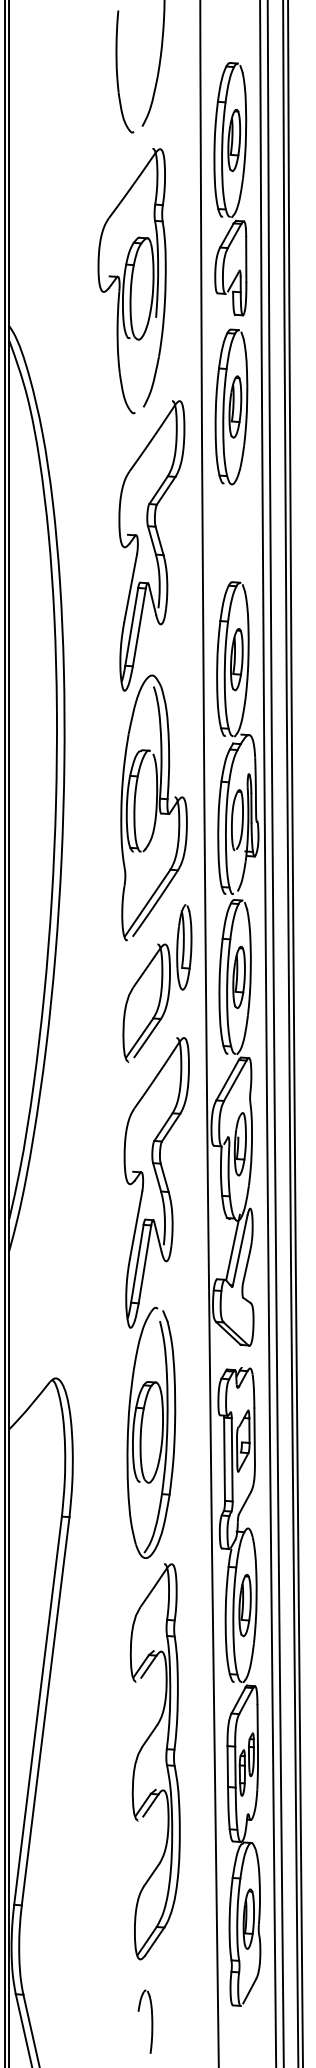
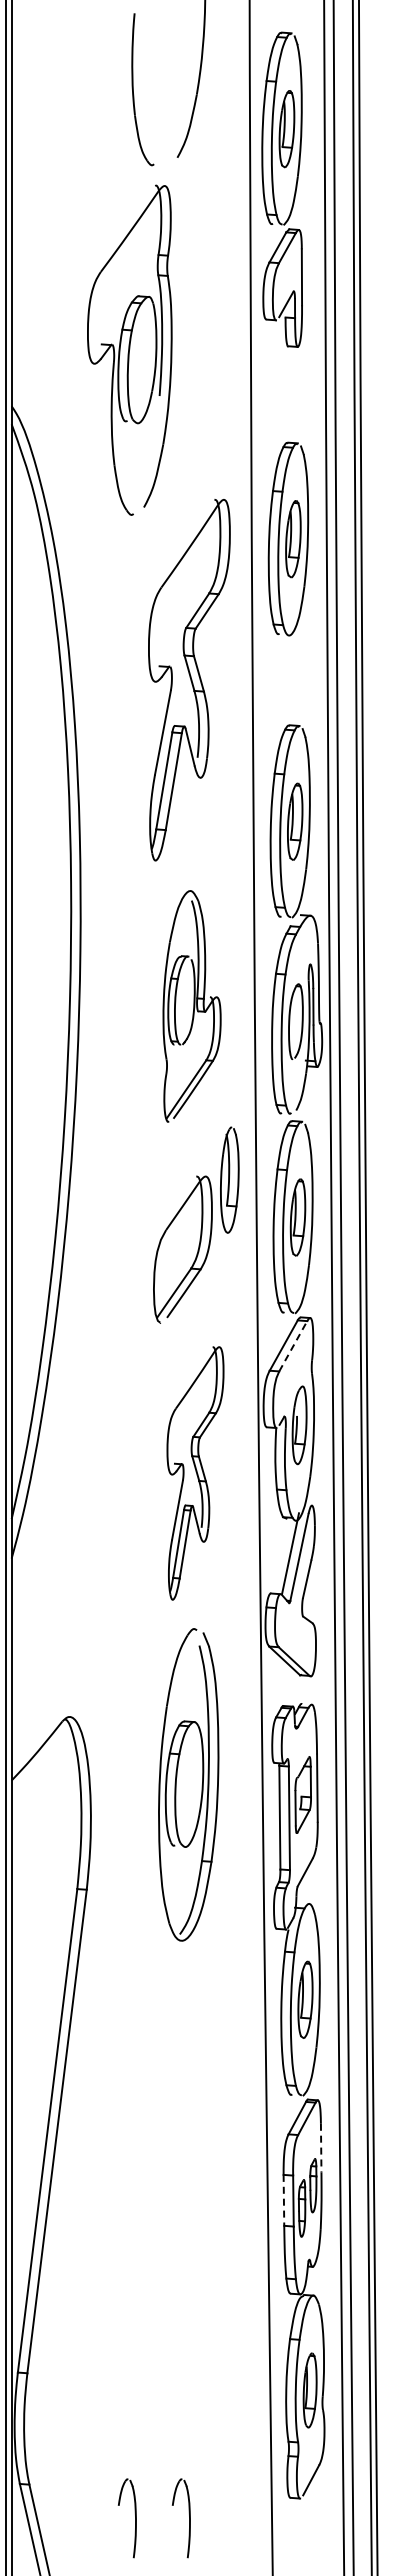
part: (117, 71) -> (133, 89), moved
part: (229, 188) -> (281, 189), moved
part: (131, 280) -> (129, 349), moved
part: (231, 406) -> (288, 538), moved
part: (153, 807) -> (191, 1006), size x0.7
line: (235, 1080) -> (293, 1346), solid -> dashed
part: (156, 1182) -> (195, 1473), size x0.7
line: (257, 1724) -> (321, 2148), solid -> dashed
part: (155, 1761) -> (193, 2194), removed
line: (227, 1766) -> (283, 2200), solid -> dashed
part: (108, 2021) -> (135, 2518), added

